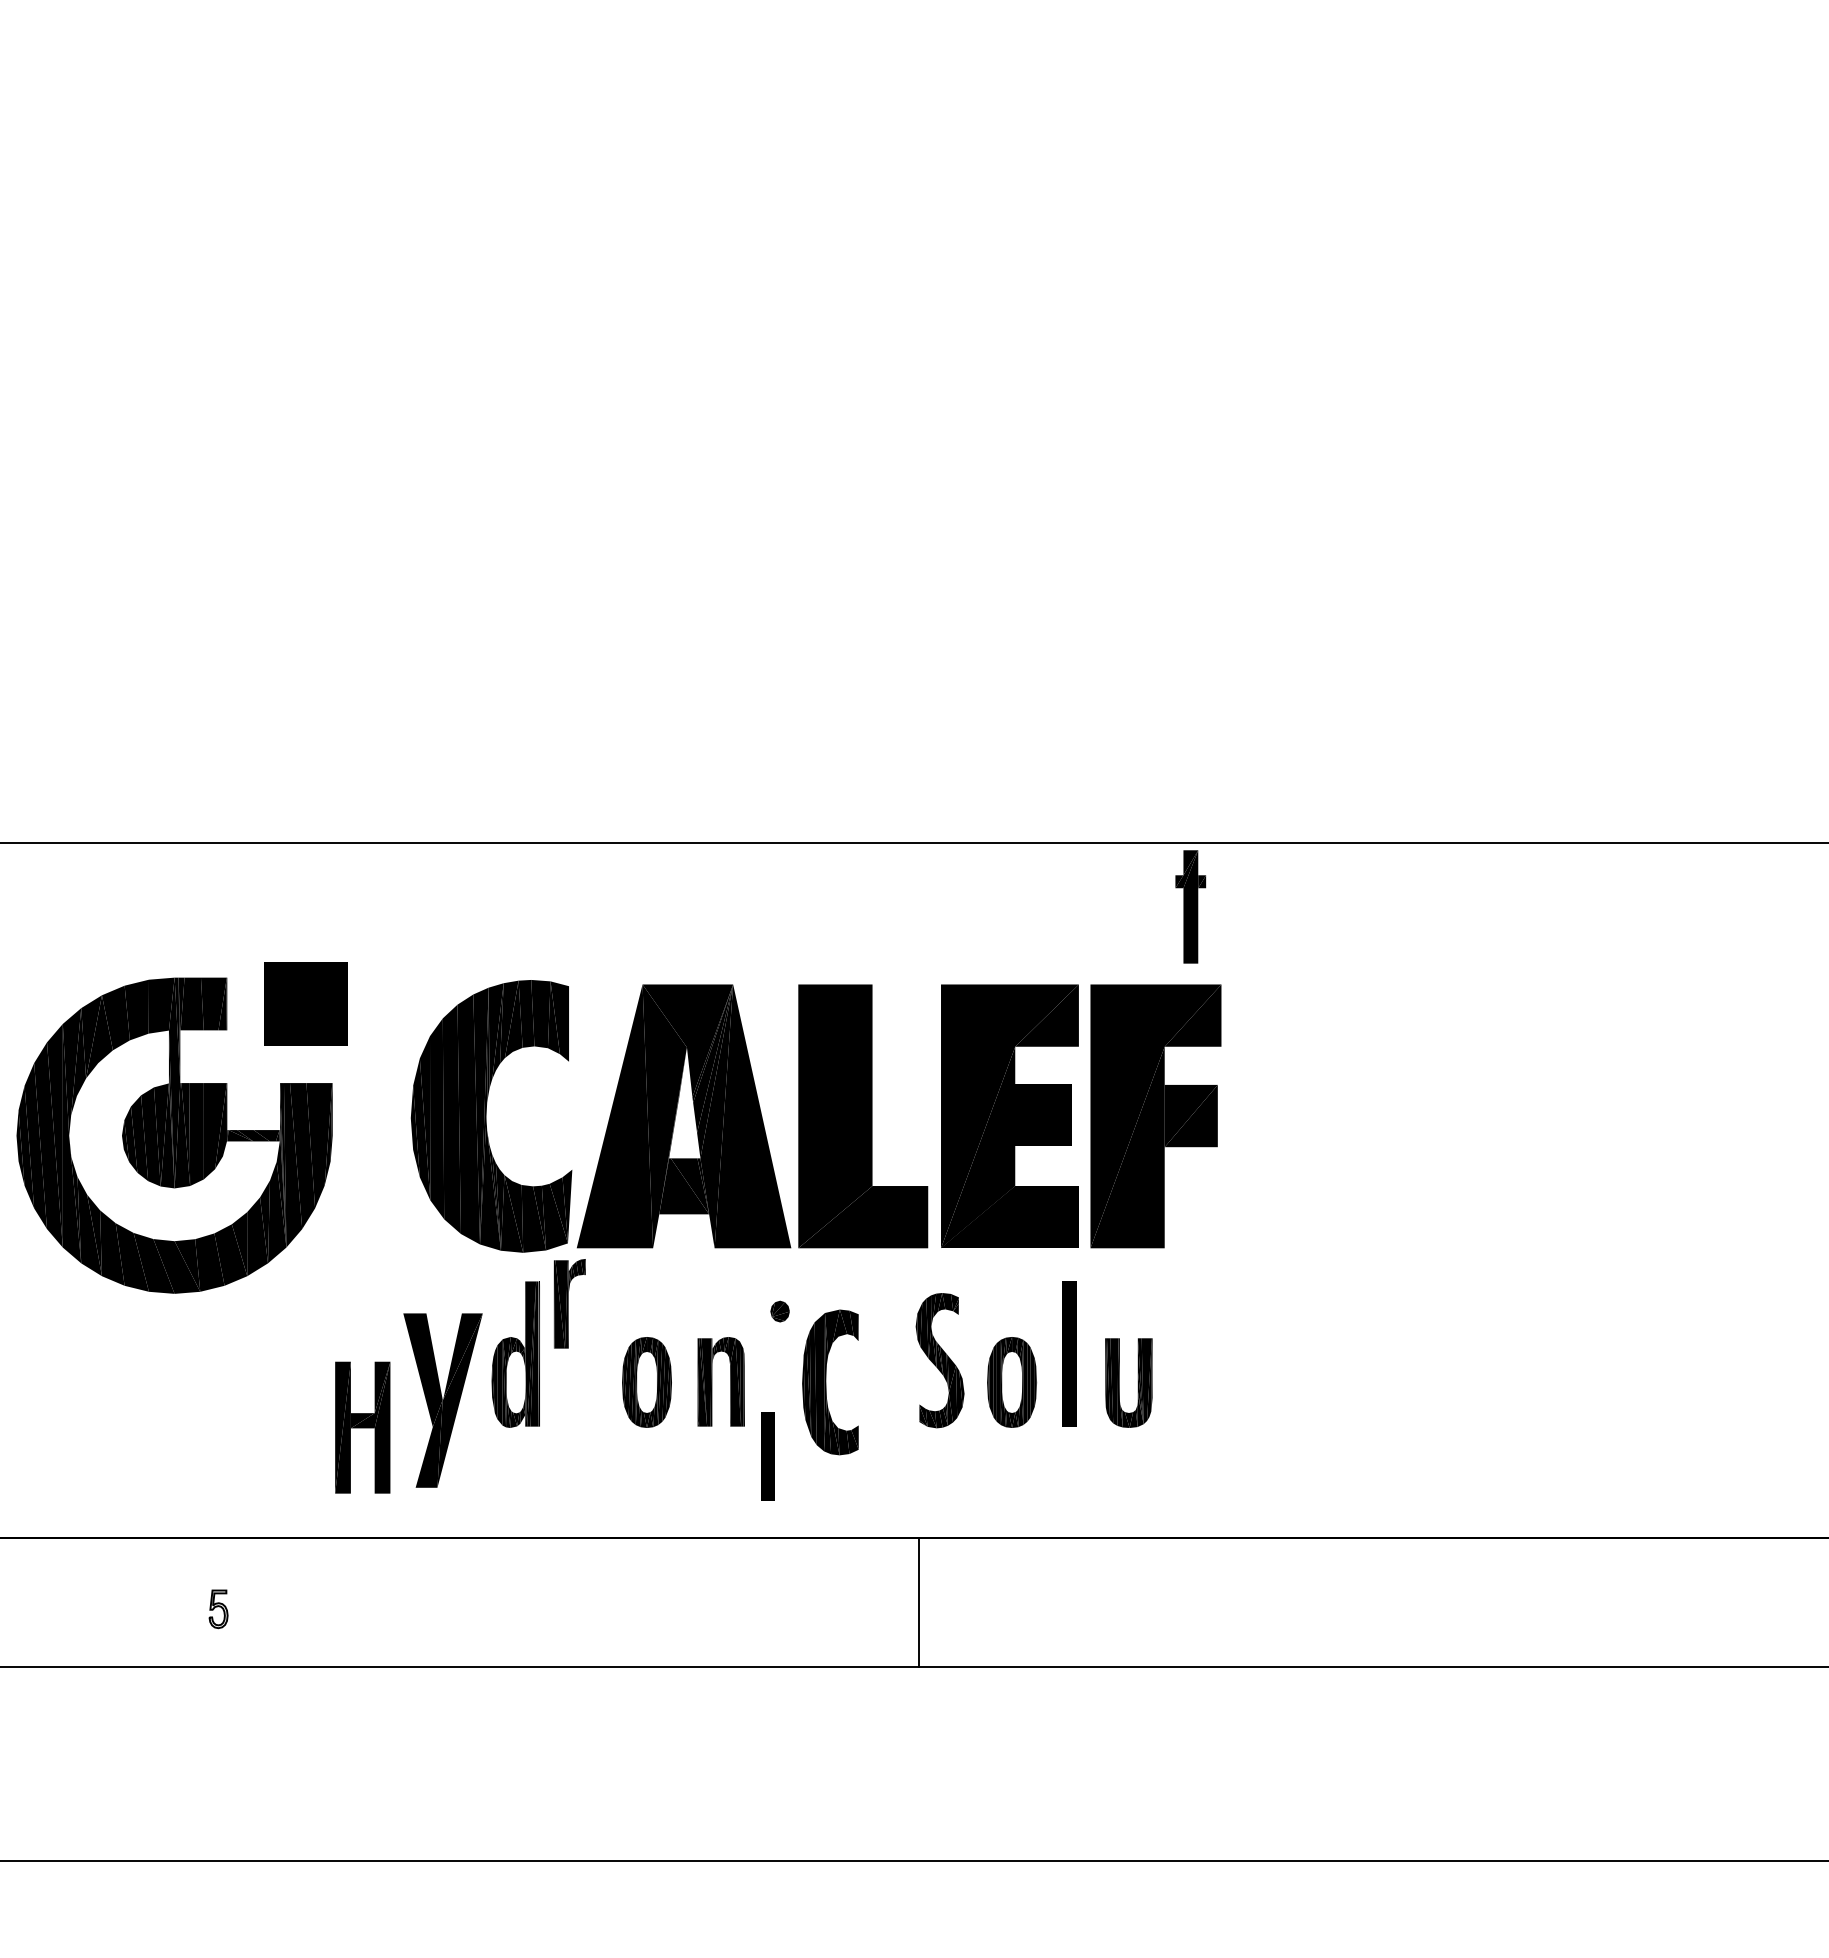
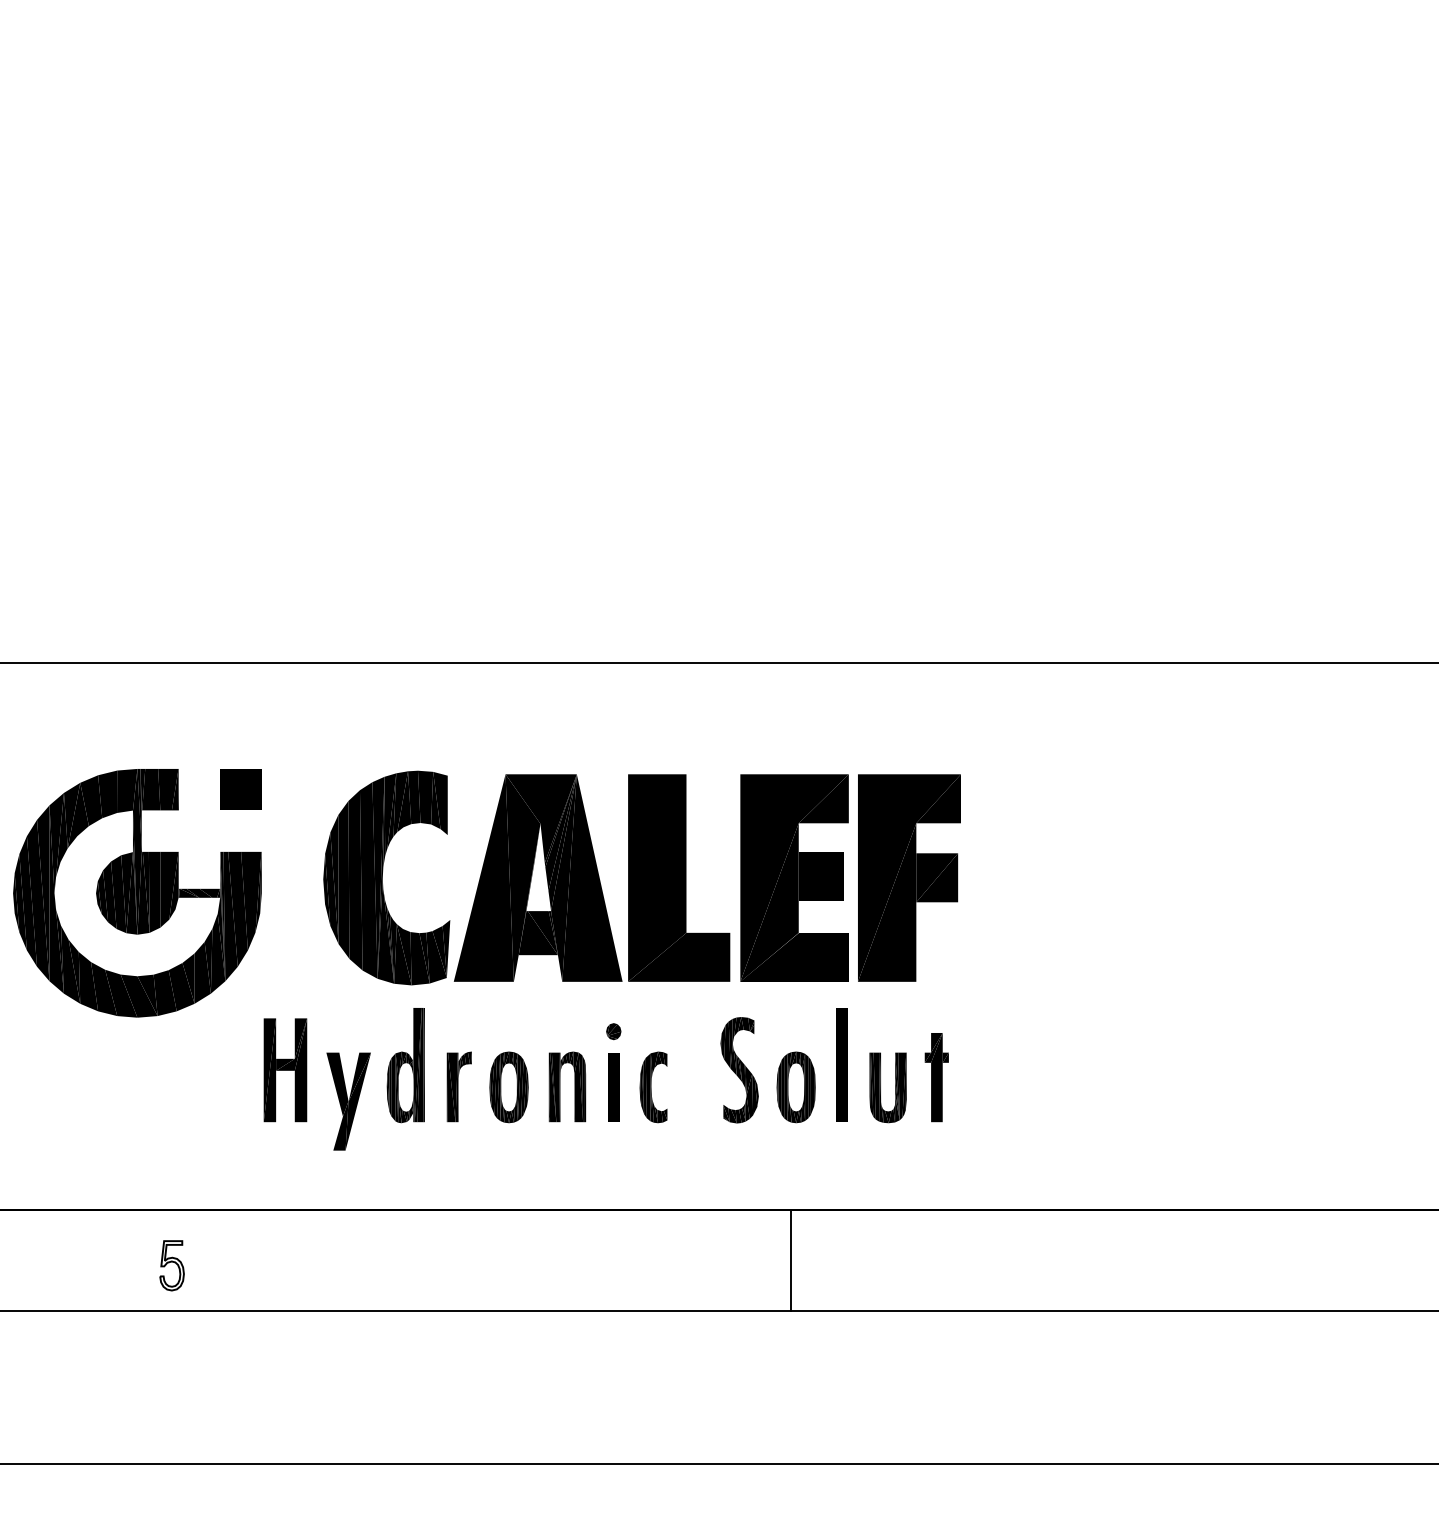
part: (1190, 906) -> (936, 1077), moved
part: (306, 1003) -> (241, 789), size x0.62
part: (569, 1303) -> (459, 1086), moved
part: (830, 1382) -> (653, 1087), size x0.62
part: (443, 1400) -> (348, 1101), size x0.71
part: (362, 1427) -> (285, 1070), moved
part: (767, 1456) -> (613, 1087), moved
line: (919, 1602) -> (791, 1260), moved
part: (218, 1609) -> (171, 1266), size x1.67

